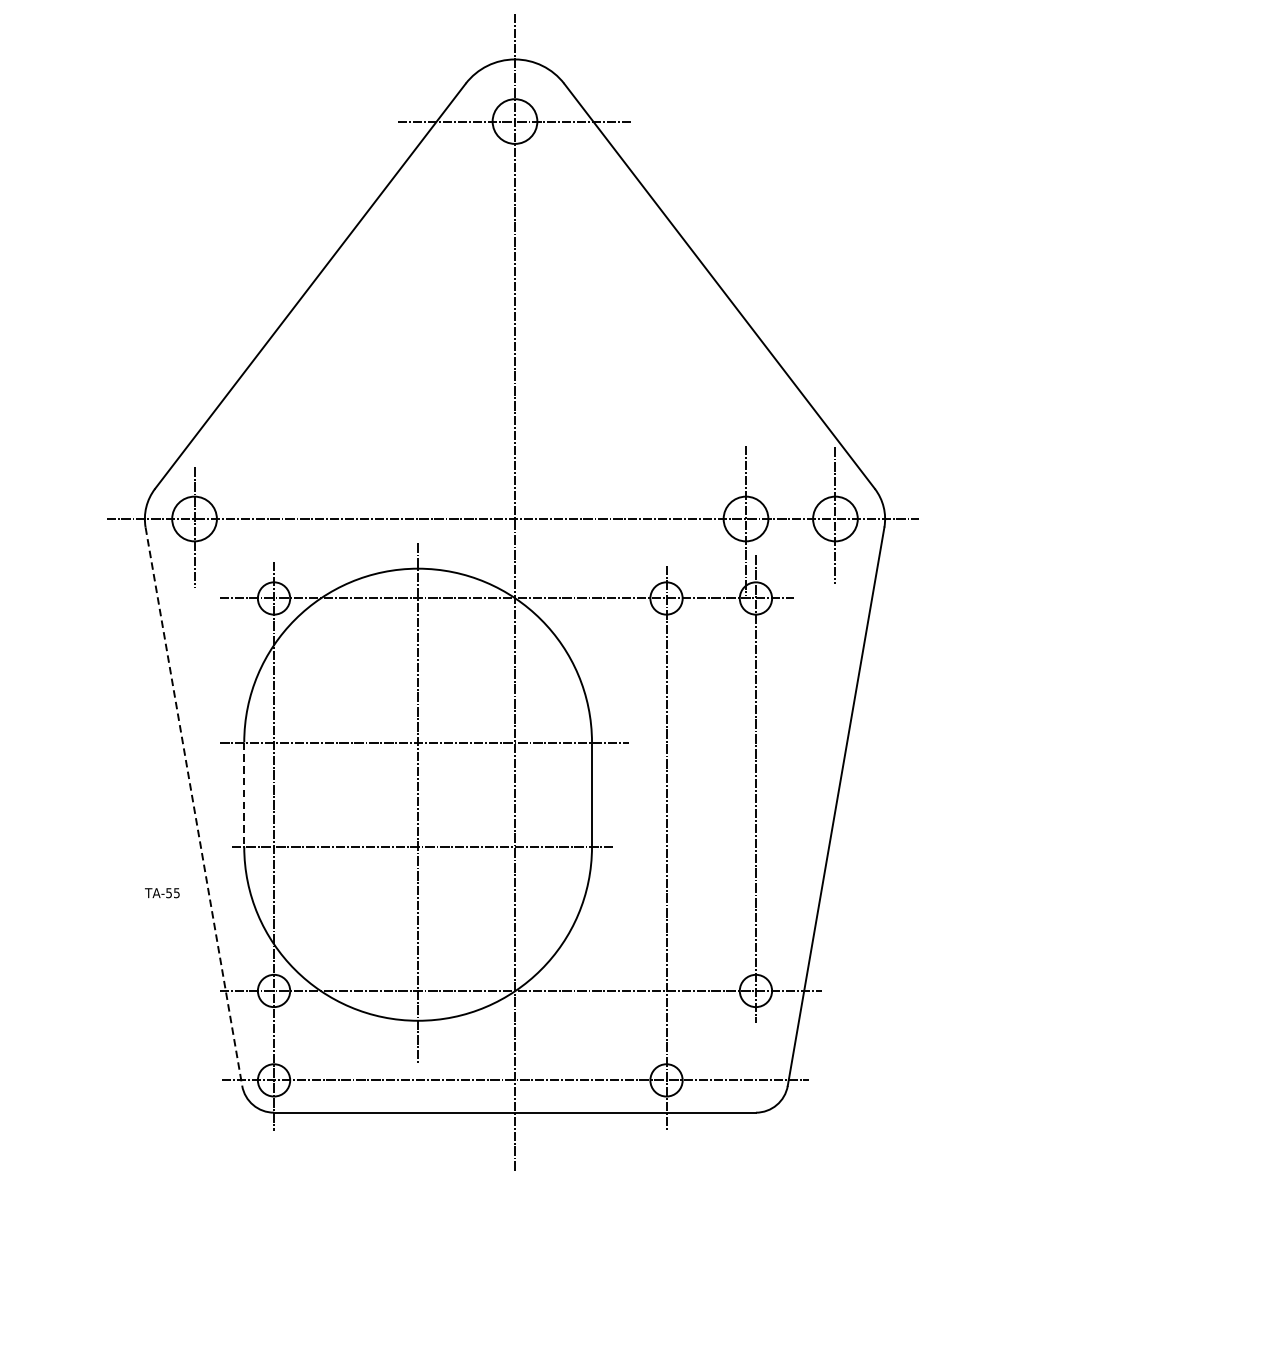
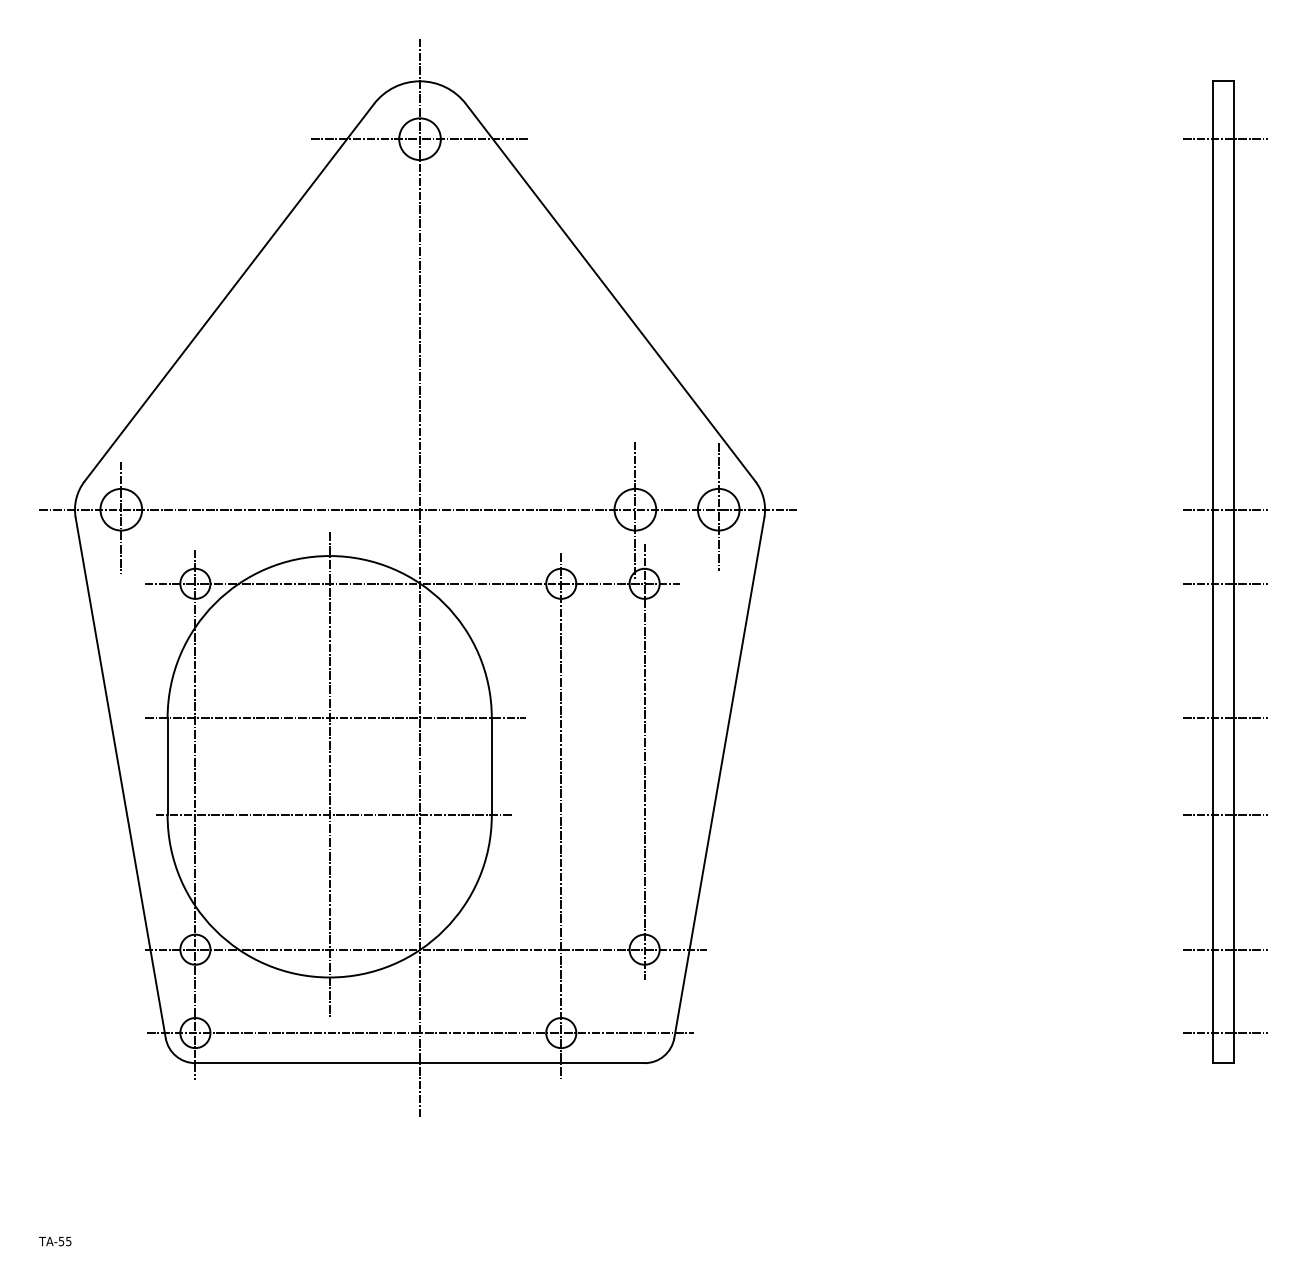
line: (244, 794) -> (167, 766), dashed -> solid
line: (193, 807) -> (120, 778), dashed -> solid
text: (162, 893) -> (55, 1241), moved

